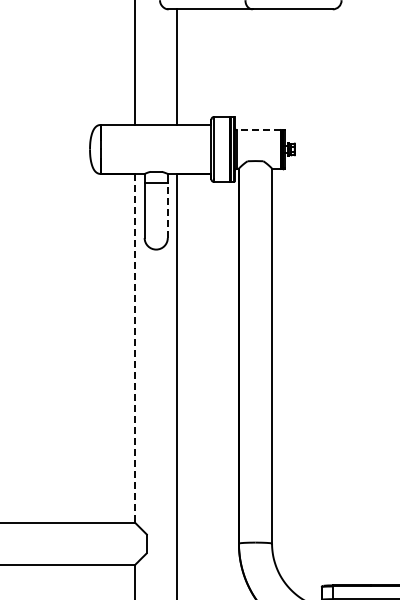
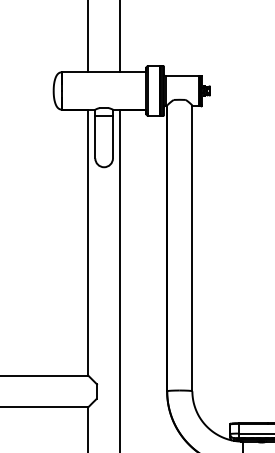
line: (259, 130) -> (182, 76), dashed -> solid
line: (167, 210) -> (112, 137), dashed -> solid
line: (135, 348) -> (88, 242), dashed -> solid

